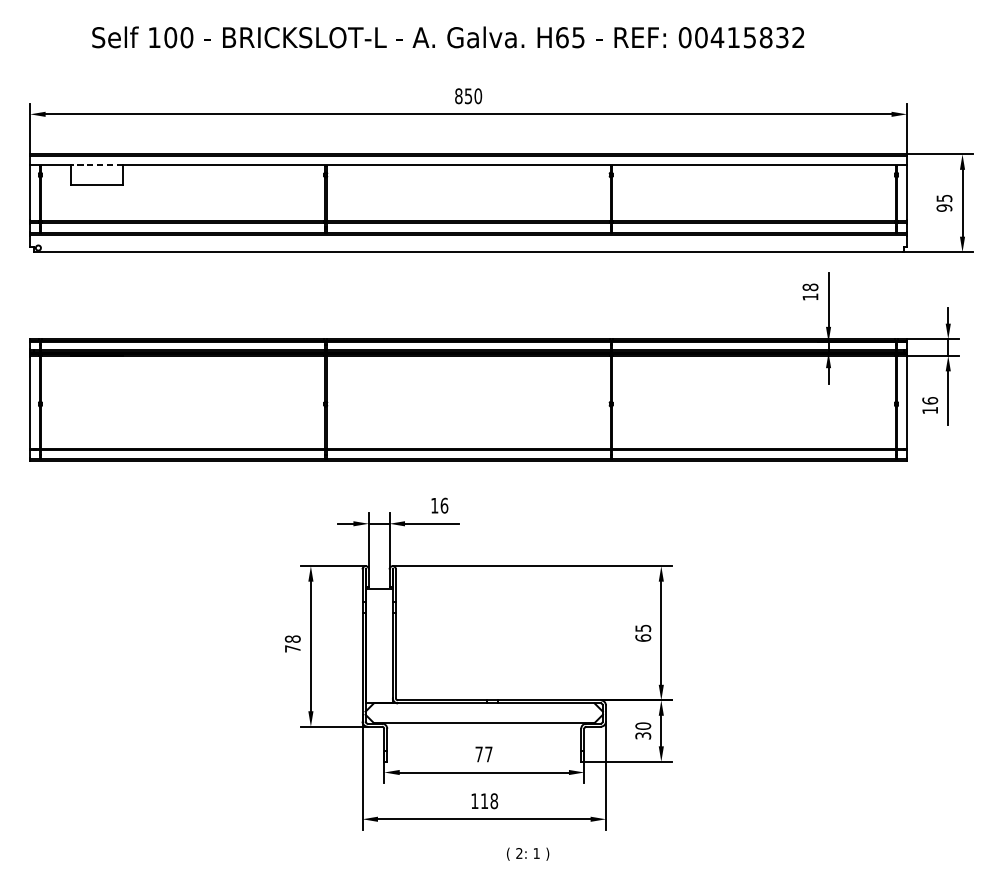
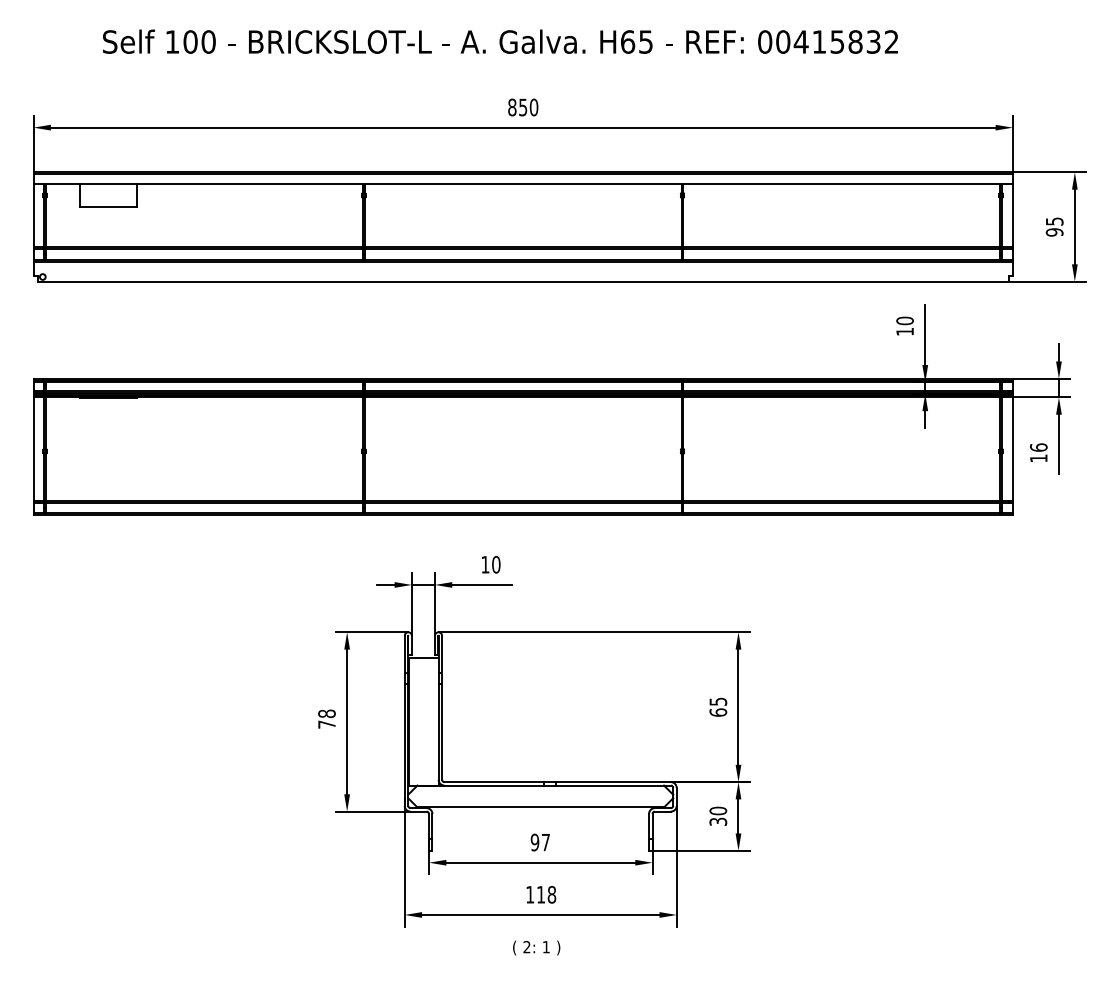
line: (97, 164) -> (108, 183), dashed -> solid
text: (809, 286) -> (904, 320), 18 -> 10
text: (444, 505) -> (496, 564), 16 -> 10
text: (478, 754) -> (534, 842), 77 -> 97
text: (527, 853) -> (536, 947), moved

